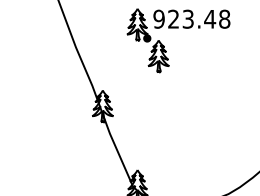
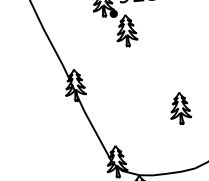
part: (205, 138) -> (180, 108), added

